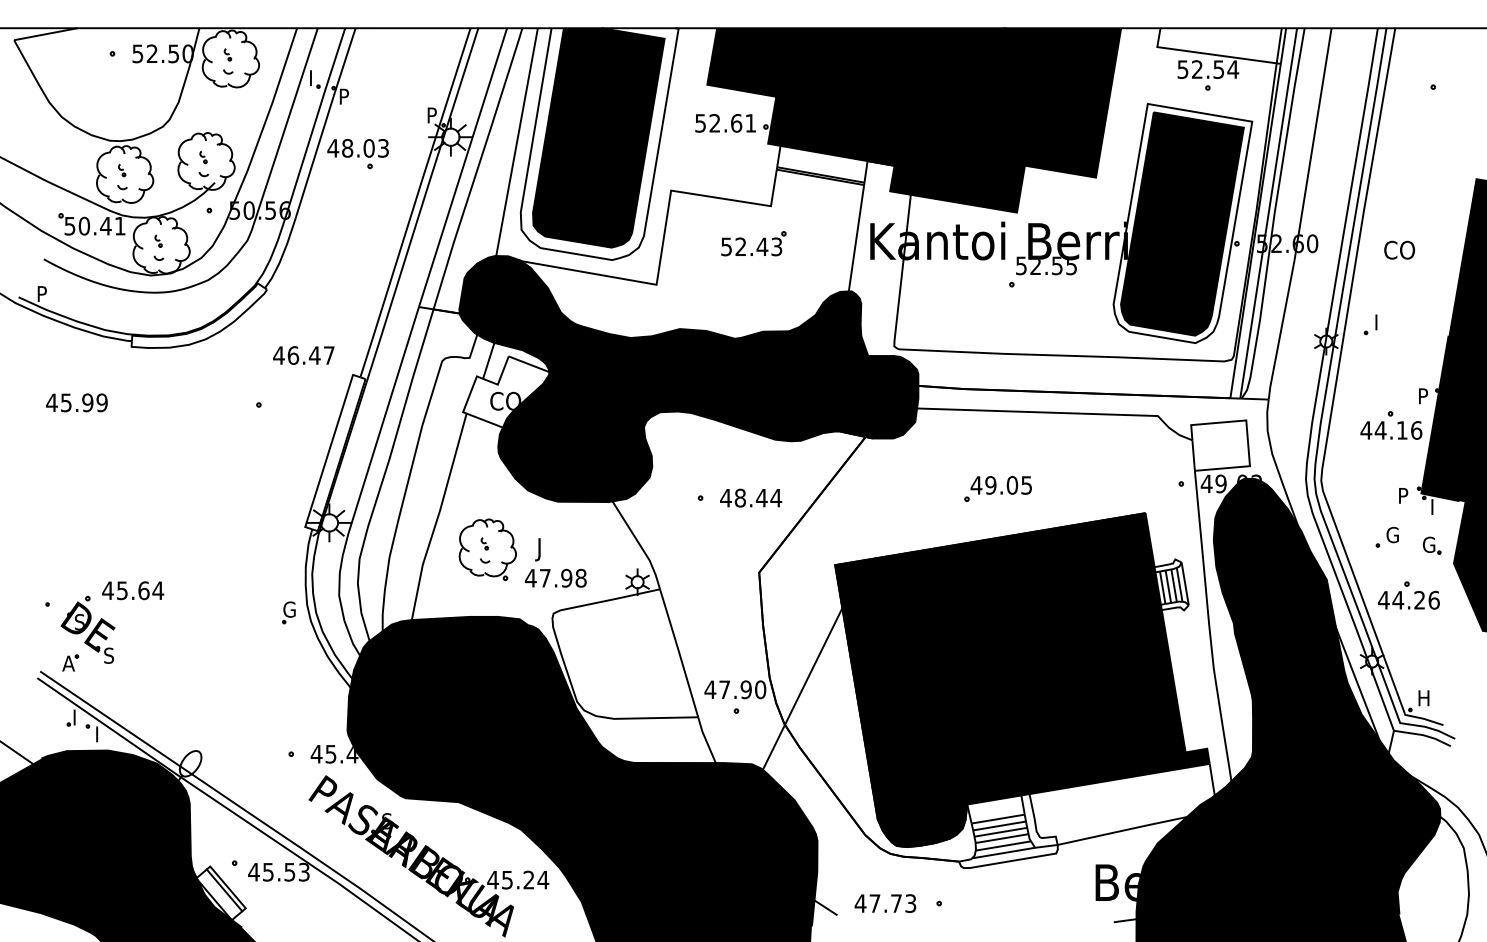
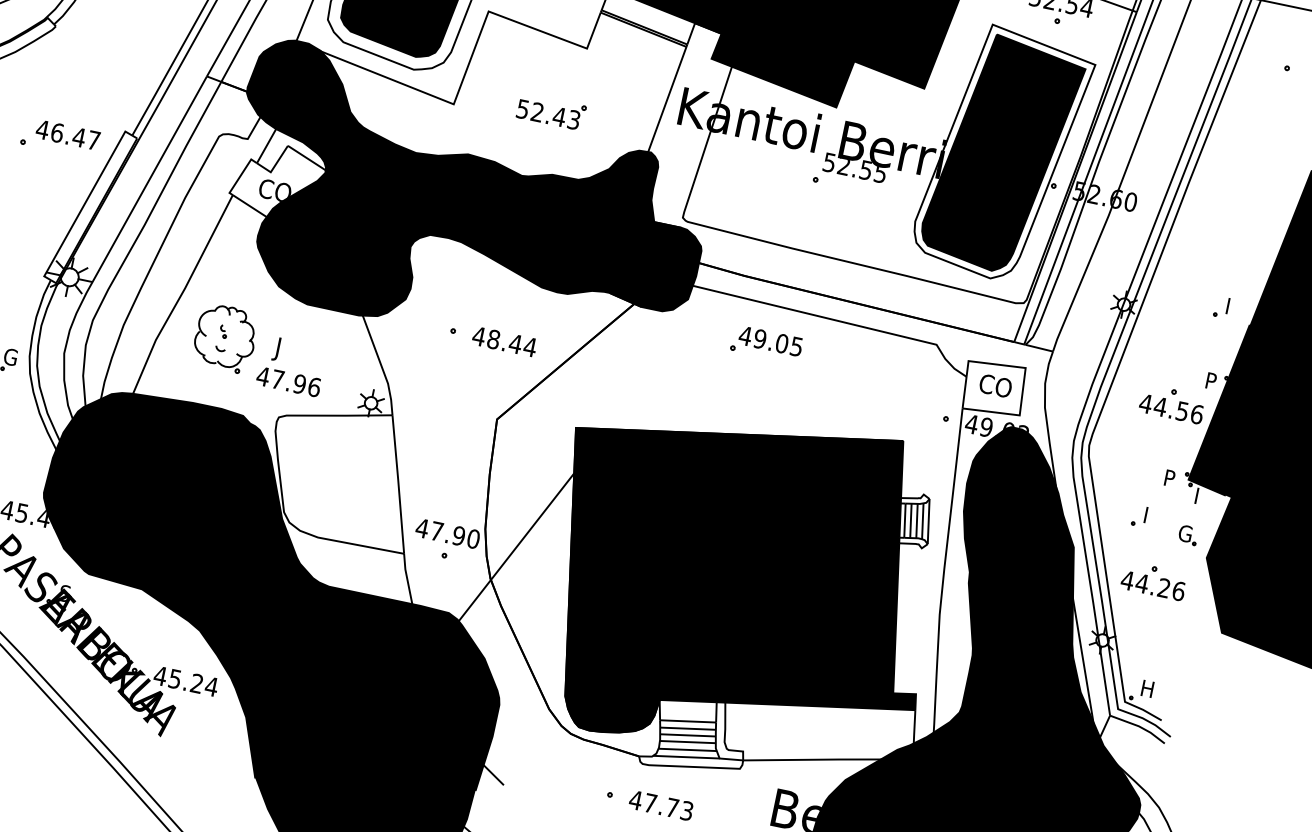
part: (753, 243) -> (551, 111), moved
text: (1399, 249) -> (995, 385), moved
part: (1370, 324) -> (1221, 306), moved
text: (303, 355) -> (67, 135), moved
text: (1401, 430) -> (1181, 411), 44.16 -> 44.56
part: (997, 488) -> (766, 343), moved
text: (1392, 534) -> (1150, 515), G -> I
text: (580, 577) -> (313, 386), 47.98 -> 47.96
text: (885, 903) -> (661, 805), moved

